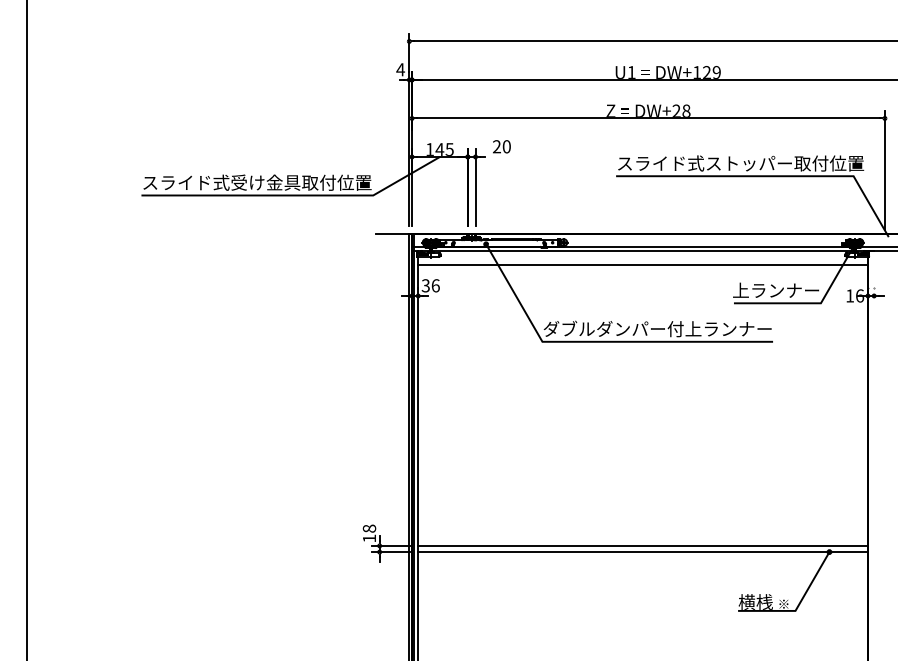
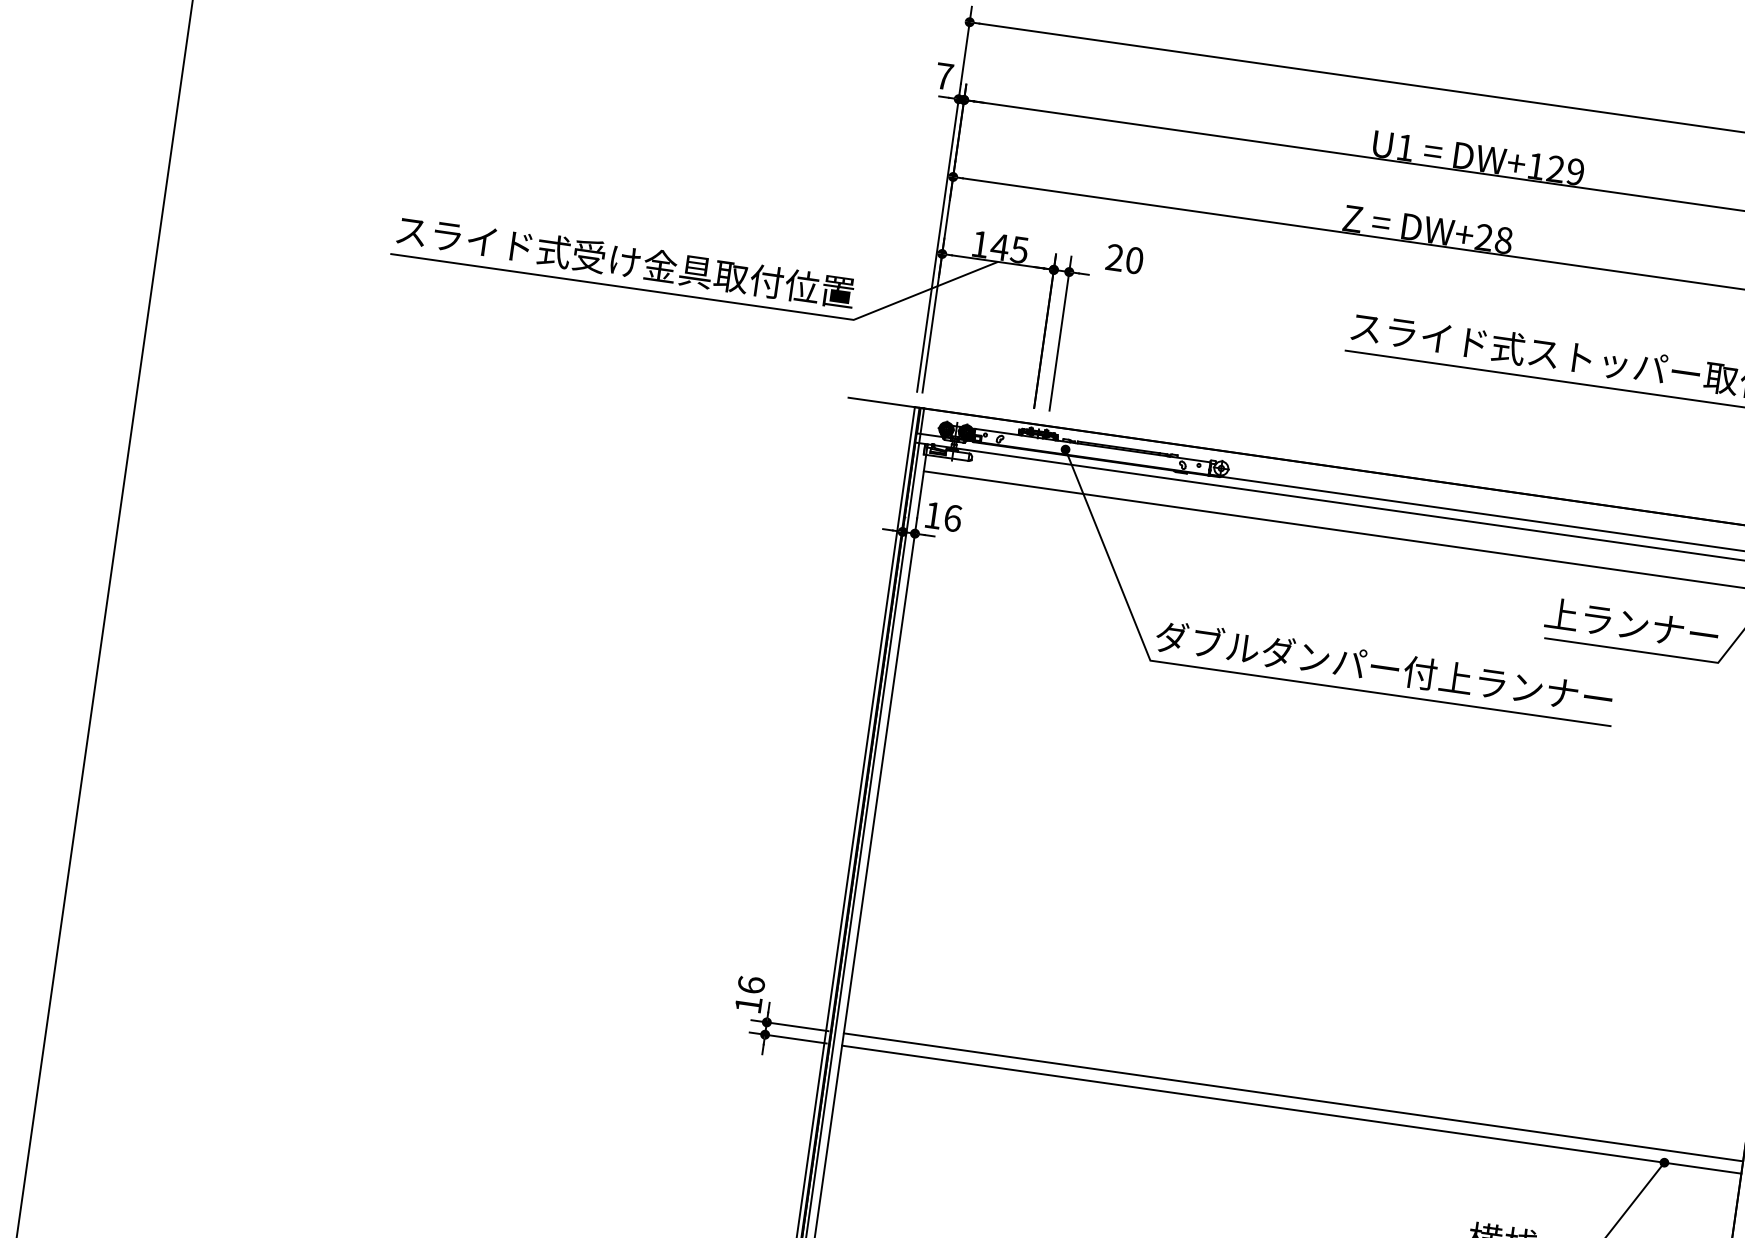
text: (400, 69) -> (944, 75), 4 -> 7
text: (425, 285) -> (932, 514), 36 -> 16
text: (369, 528) -> (751, 984), 18 -> 16

